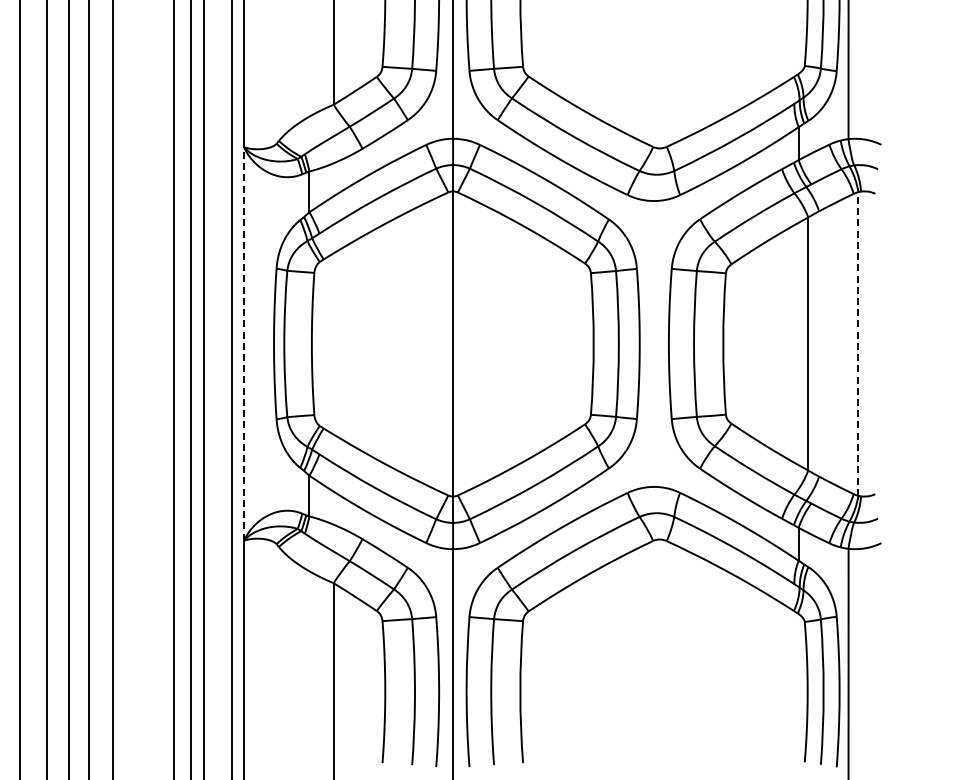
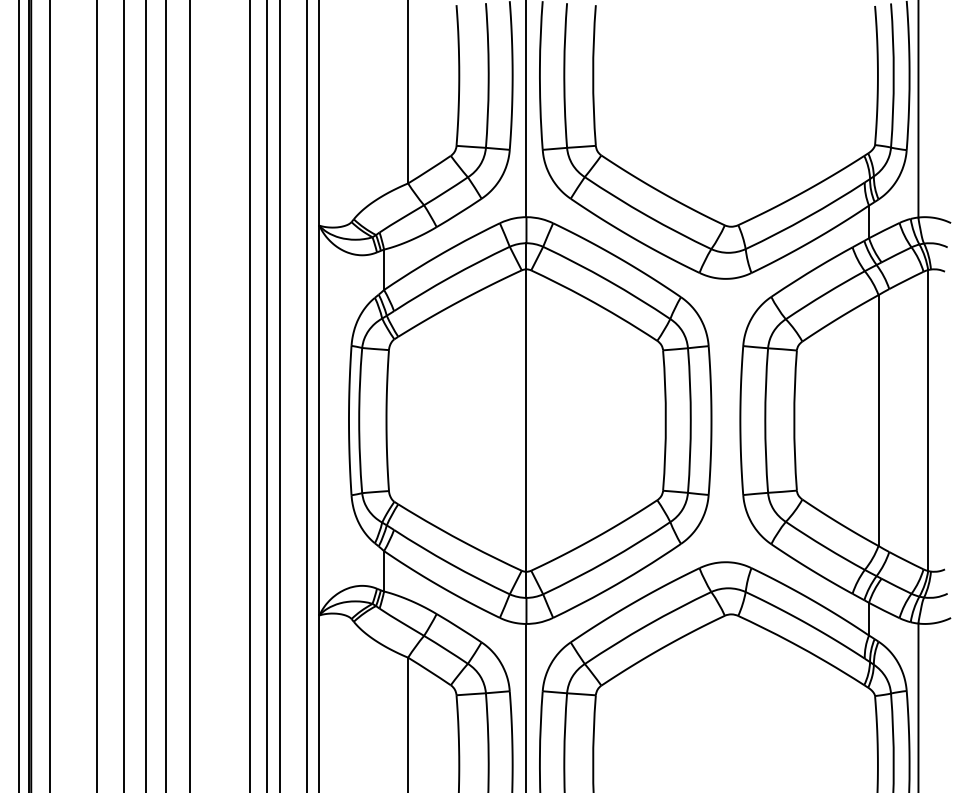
line: (244, 343) -> (319, 420), dashed -> solid
line: (858, 343) -> (928, 420), dashed -> solid

